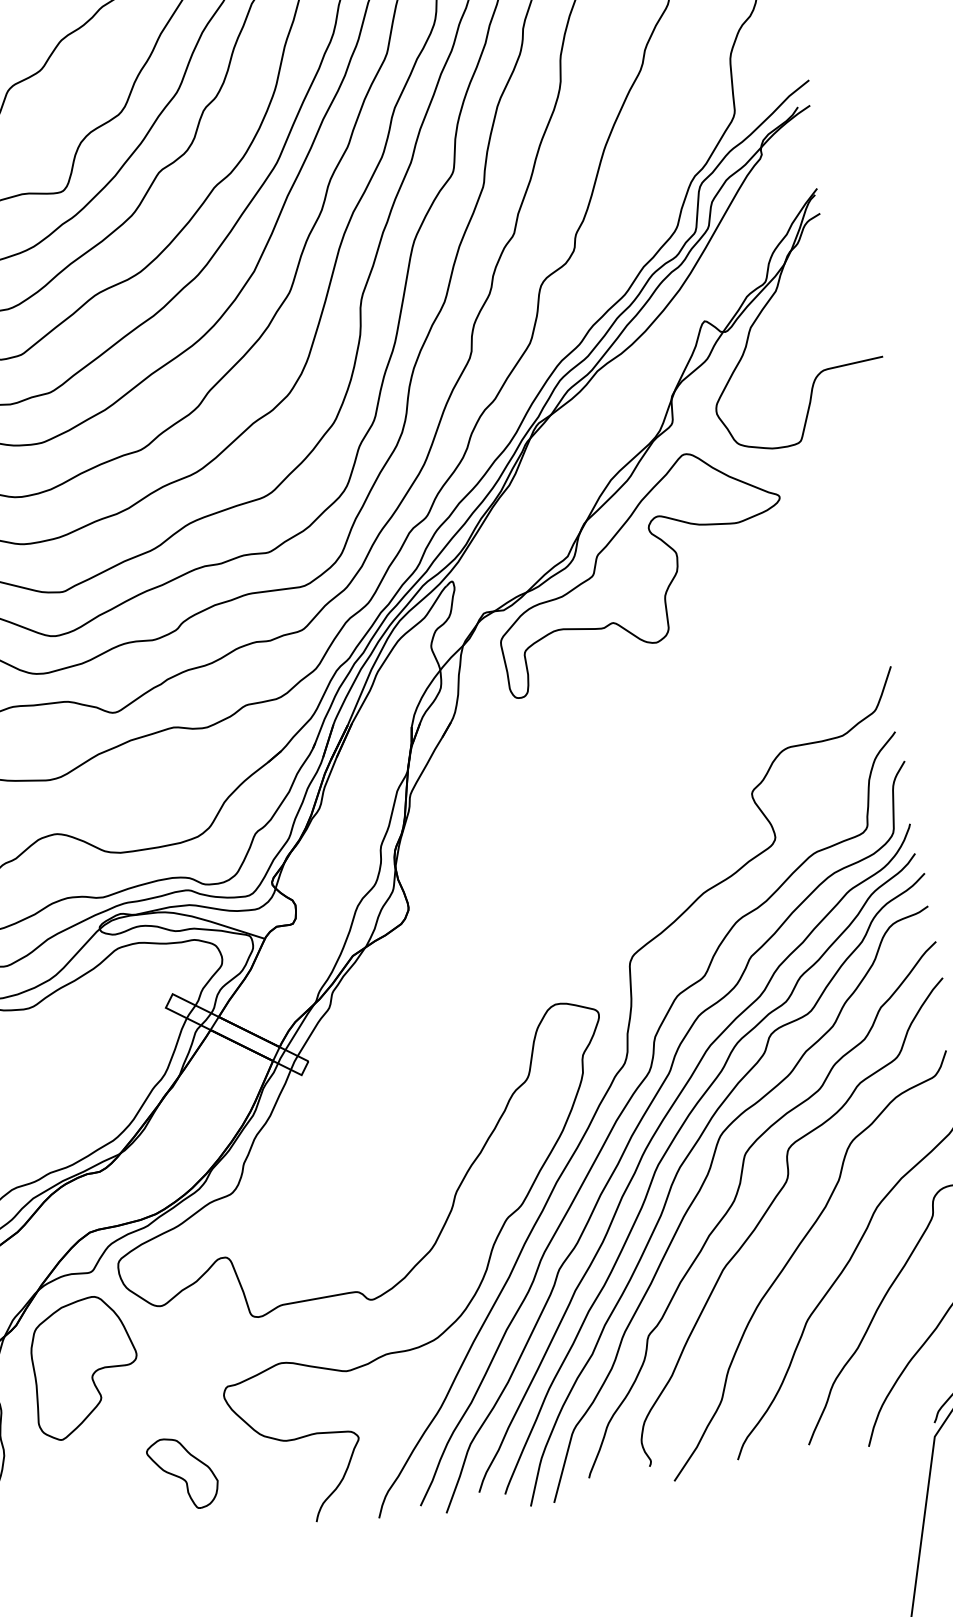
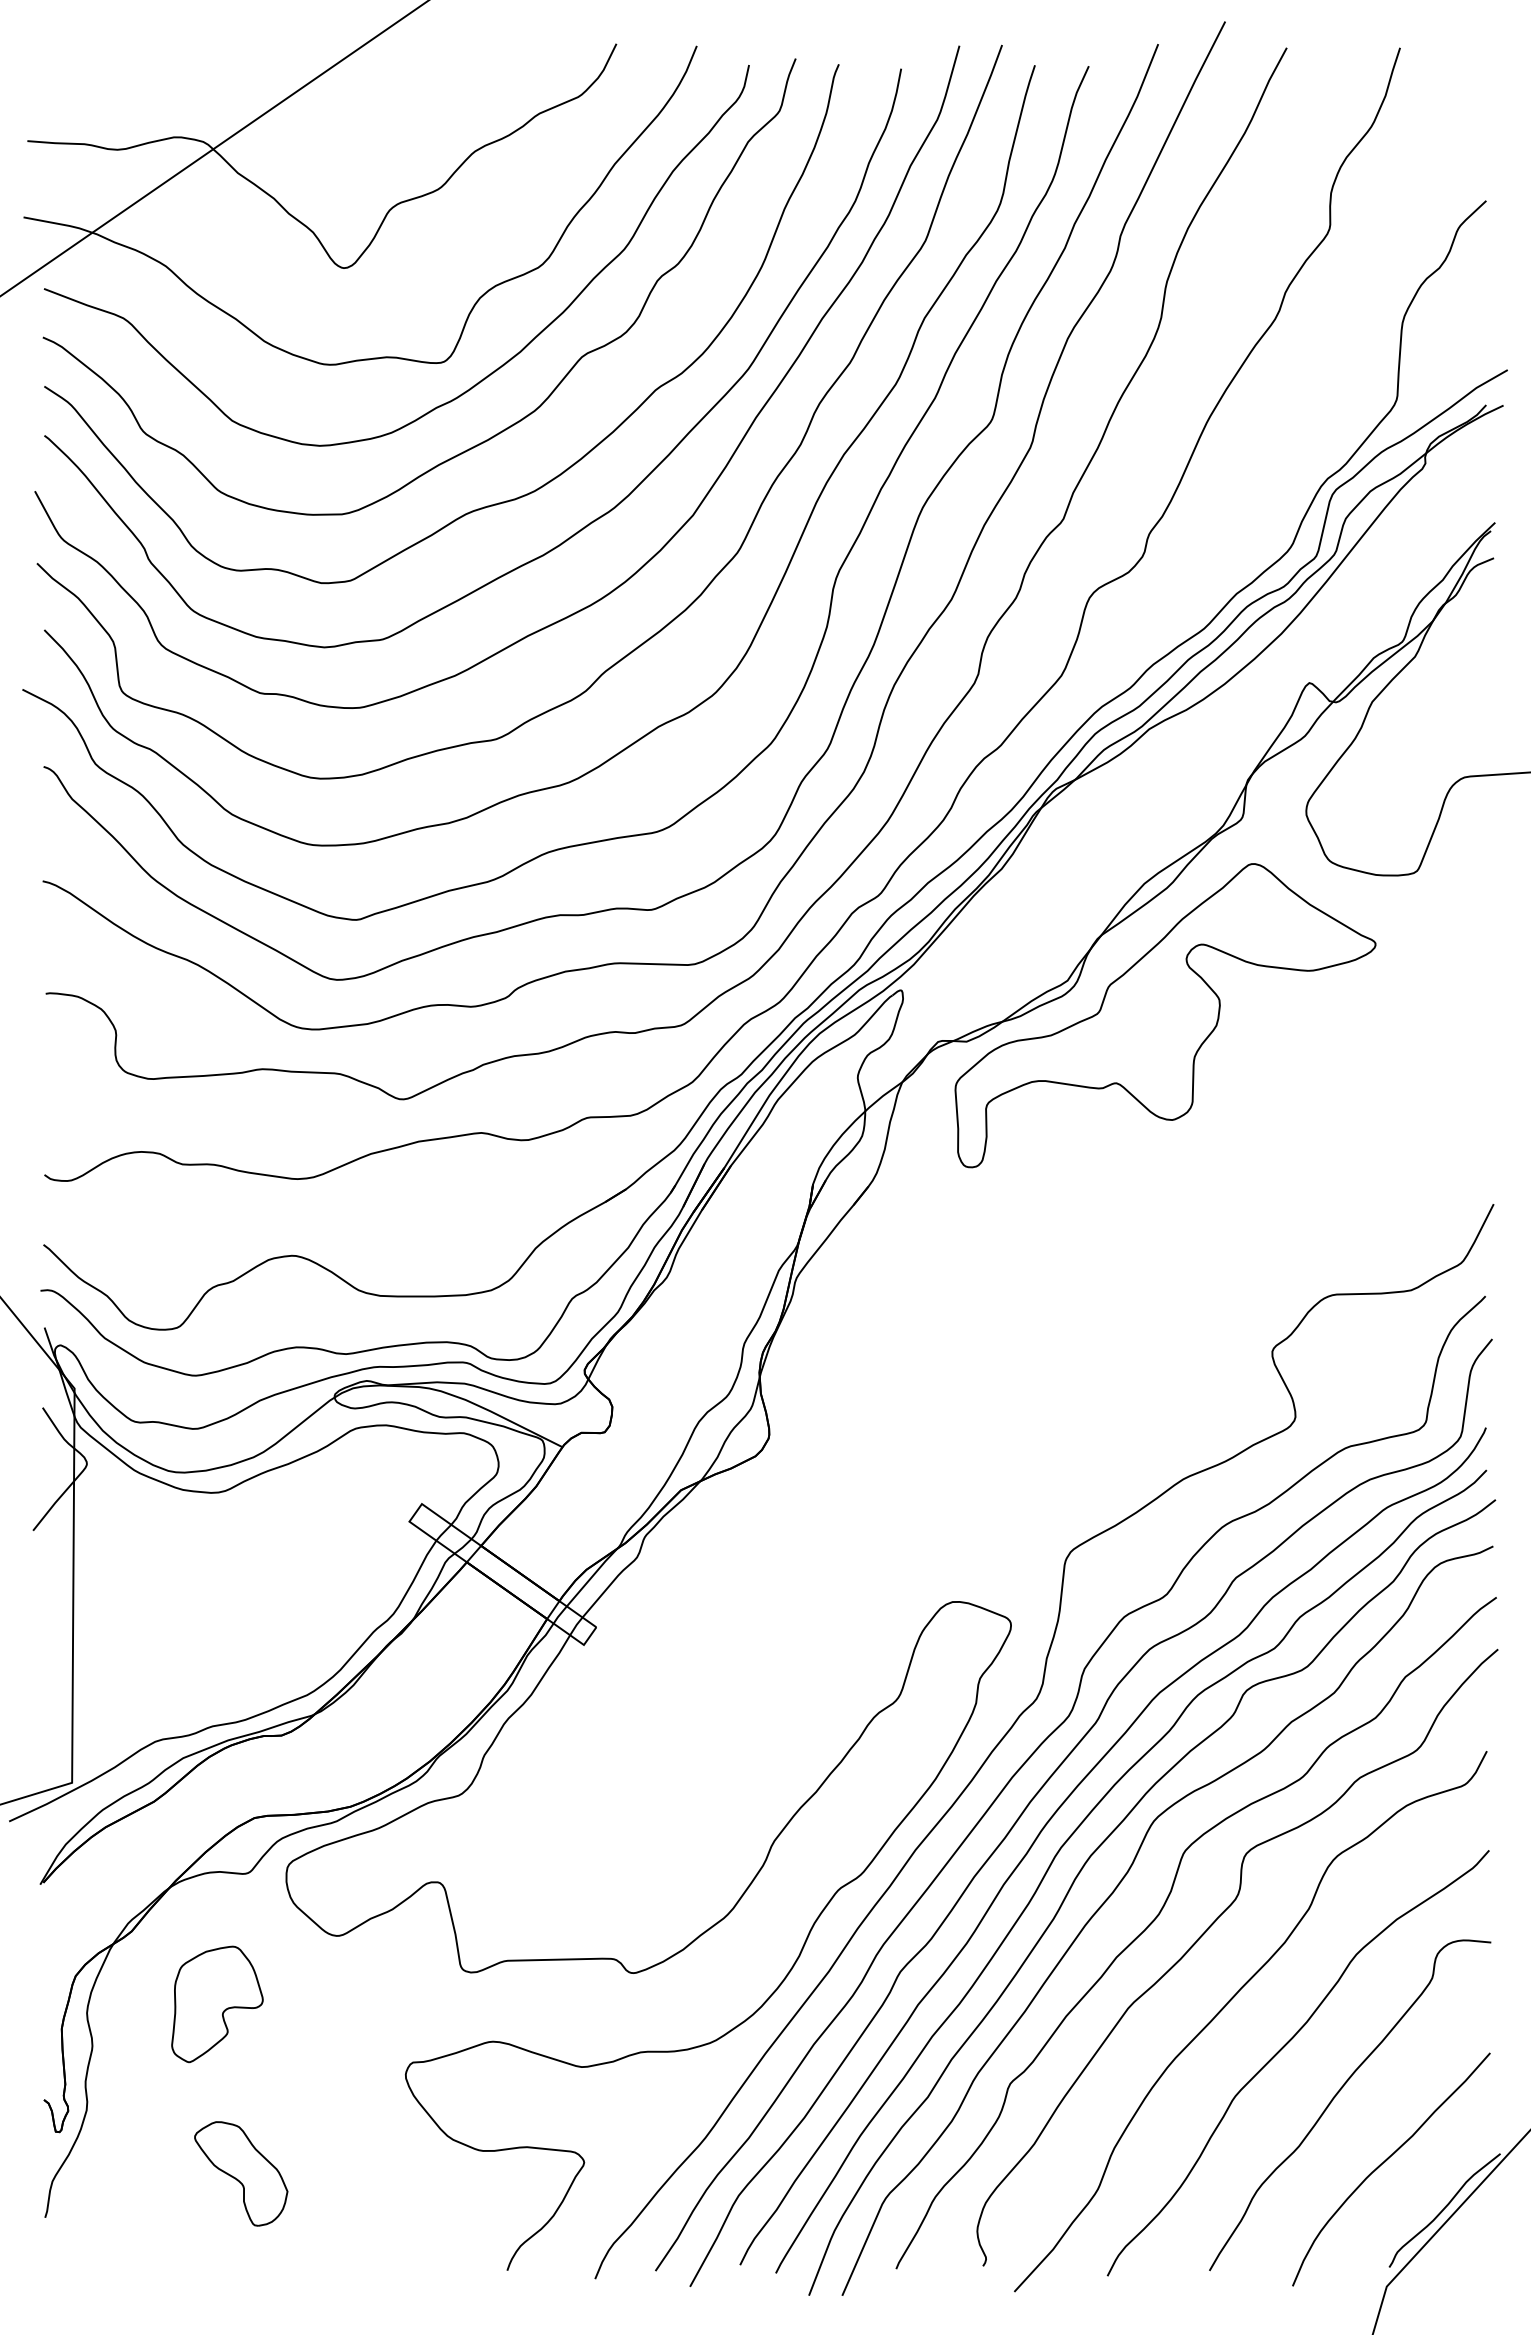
part: (84, 1367) -> (217, 2004), size x0.6
part: (183, 1473) -> (241, 2173), moved

